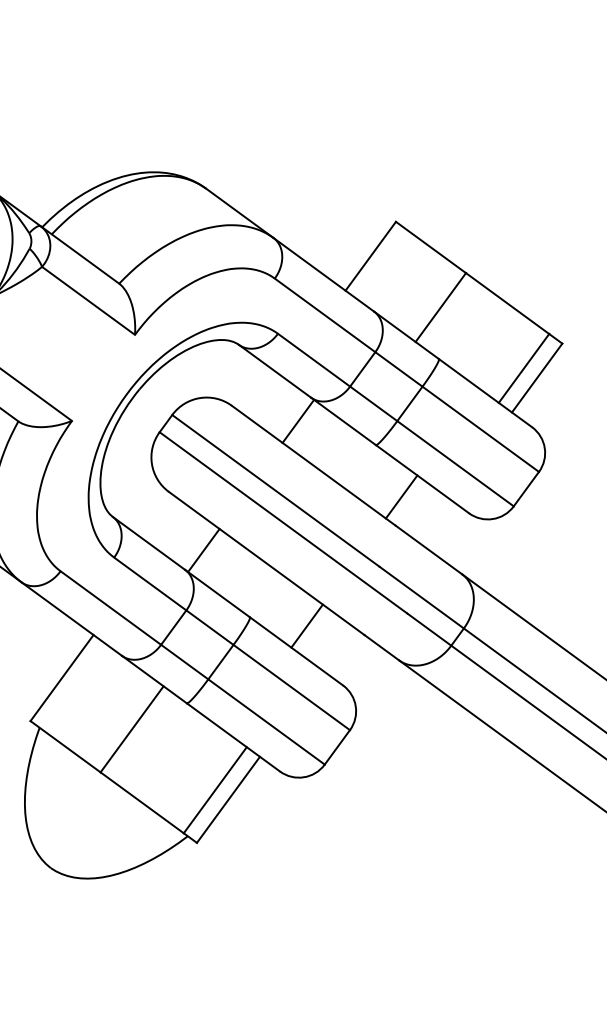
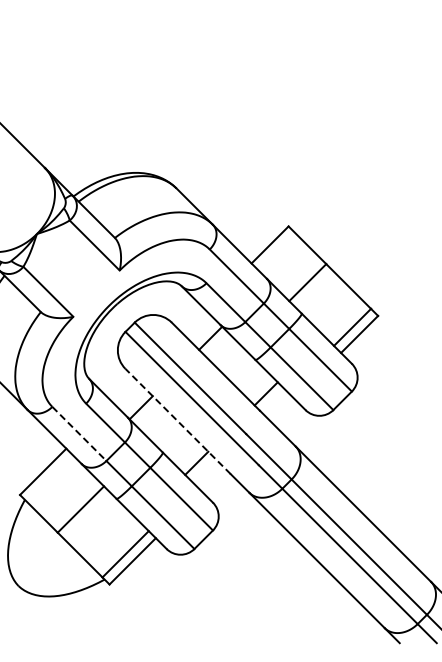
line: (265, 563) -> (177, 421), solid -> dashed
line: (111, 608) -> (79, 434), solid -> dashed

